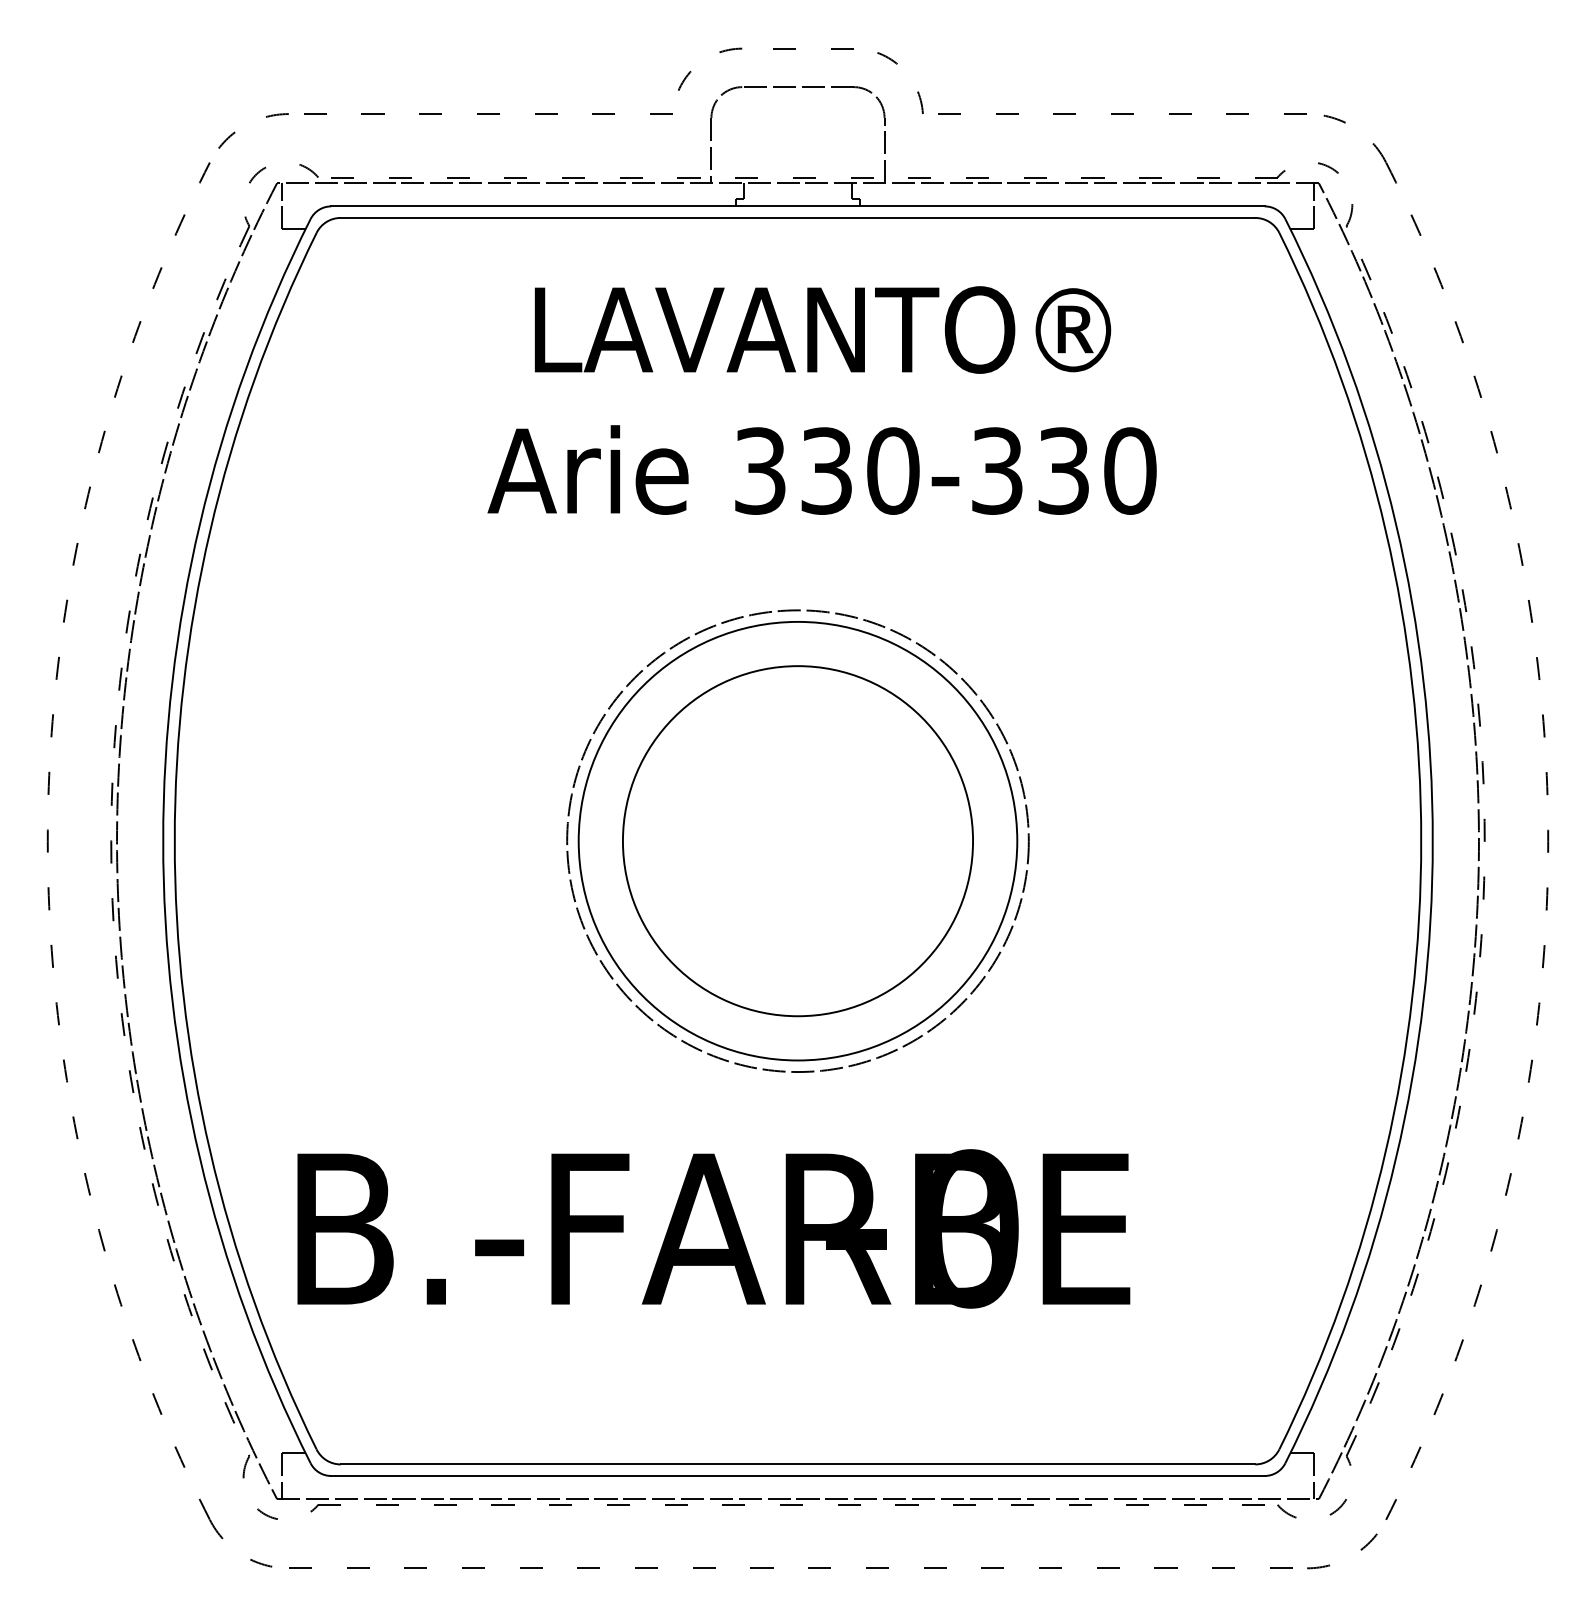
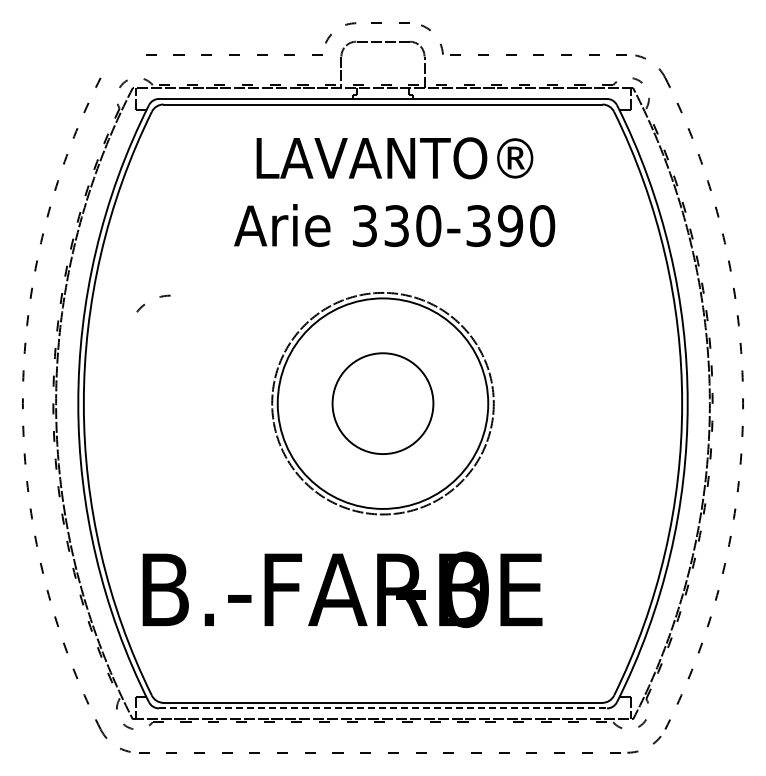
arc: (265, 117) -> (159, 297), moved
text: (1063, 469) -> (510, 225), 330-330 -> 330-390
circle: (796, 840) -> (382, 403), size x0.6
line: (799, 1476) -> (383, 708), solid -> dashed

